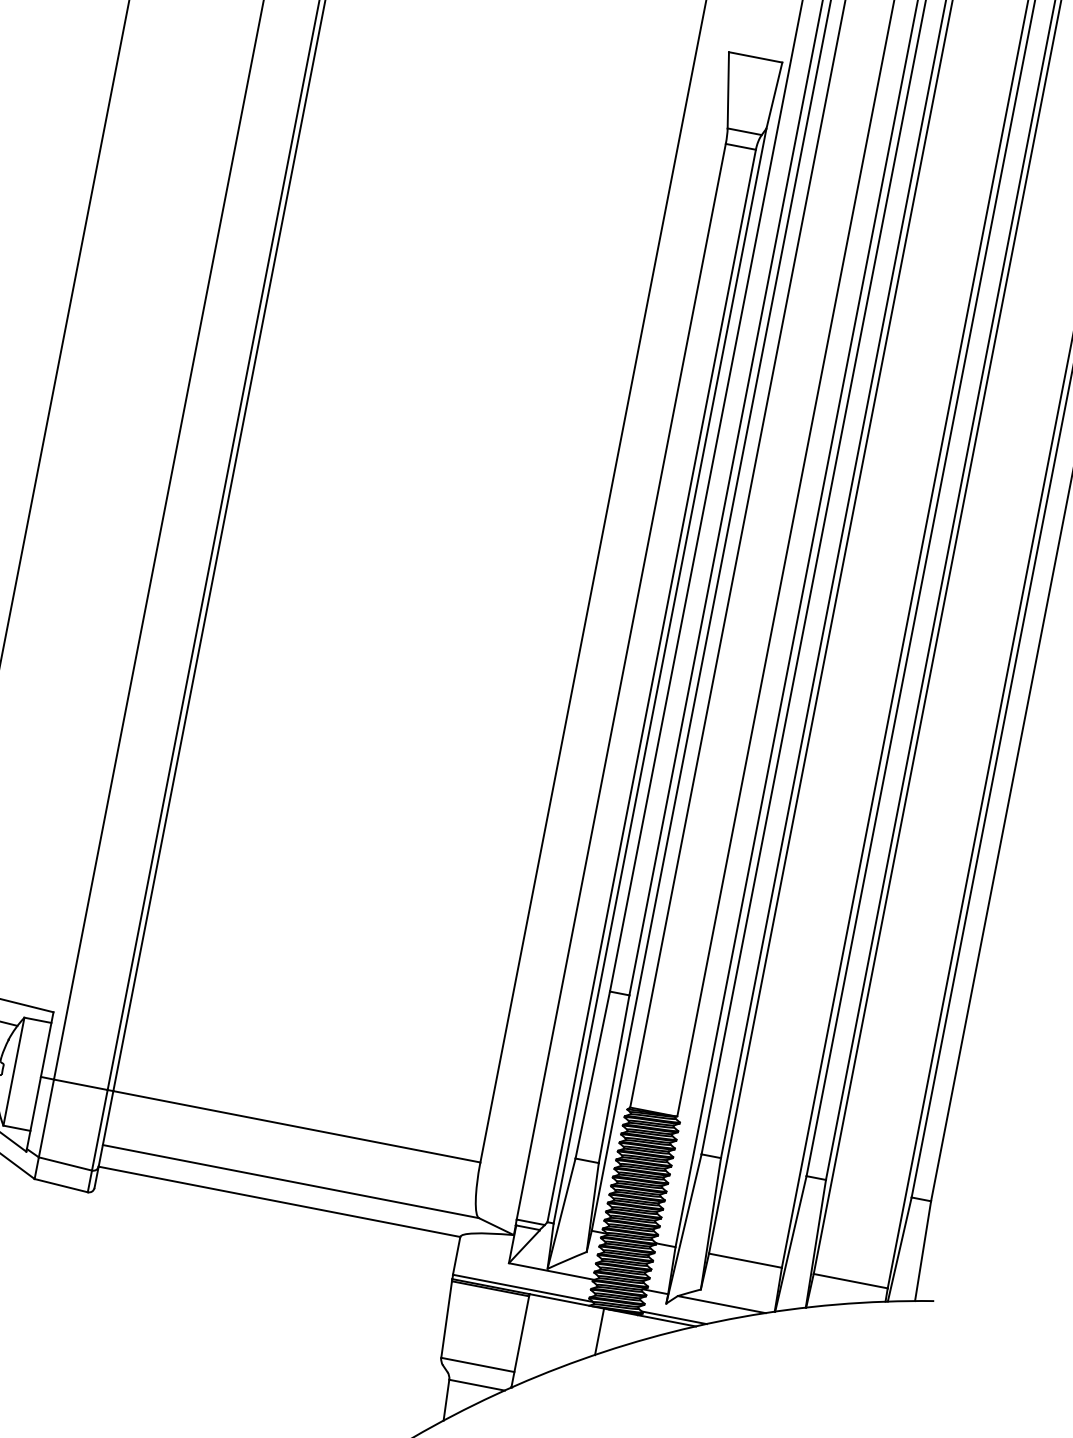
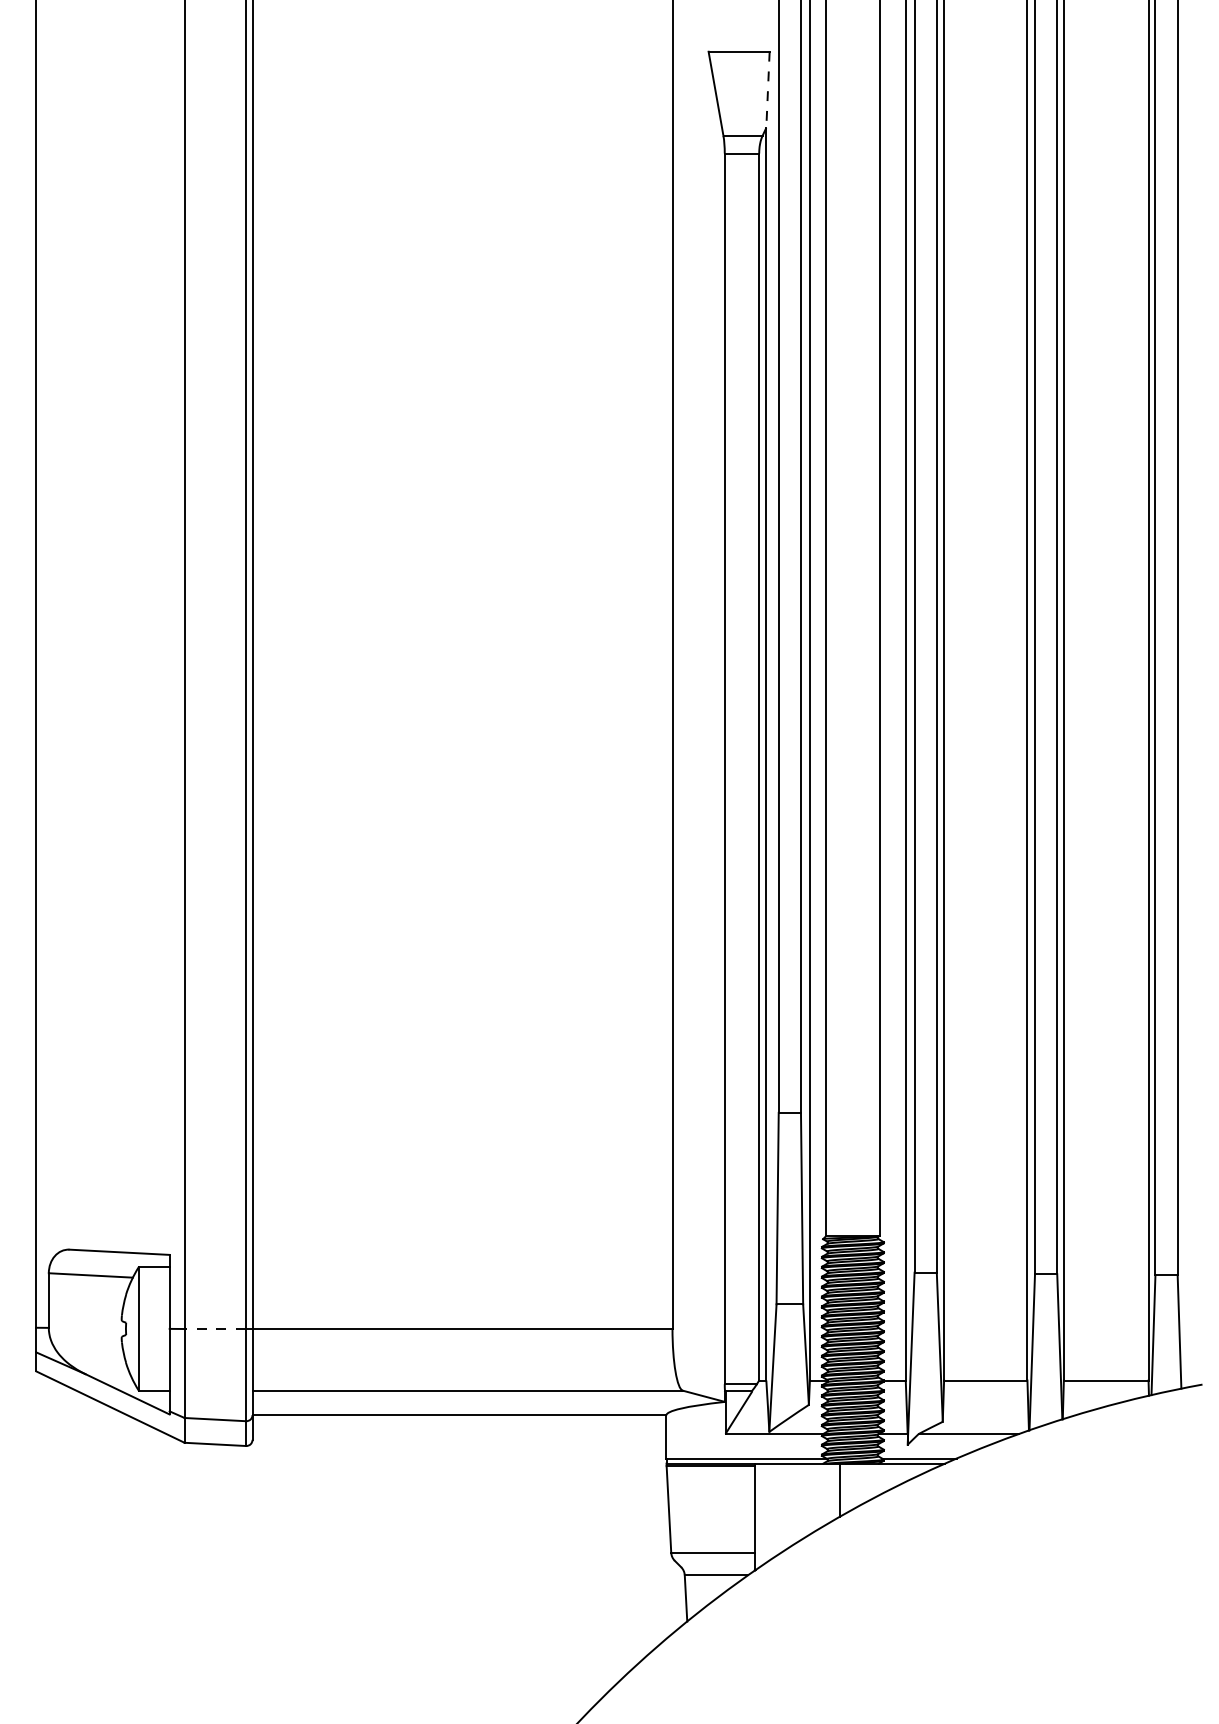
line: (773, 96) -> (767, 90), solid -> dashed
line: (80, 1085) -> (215, 1329), solid -> dashed

